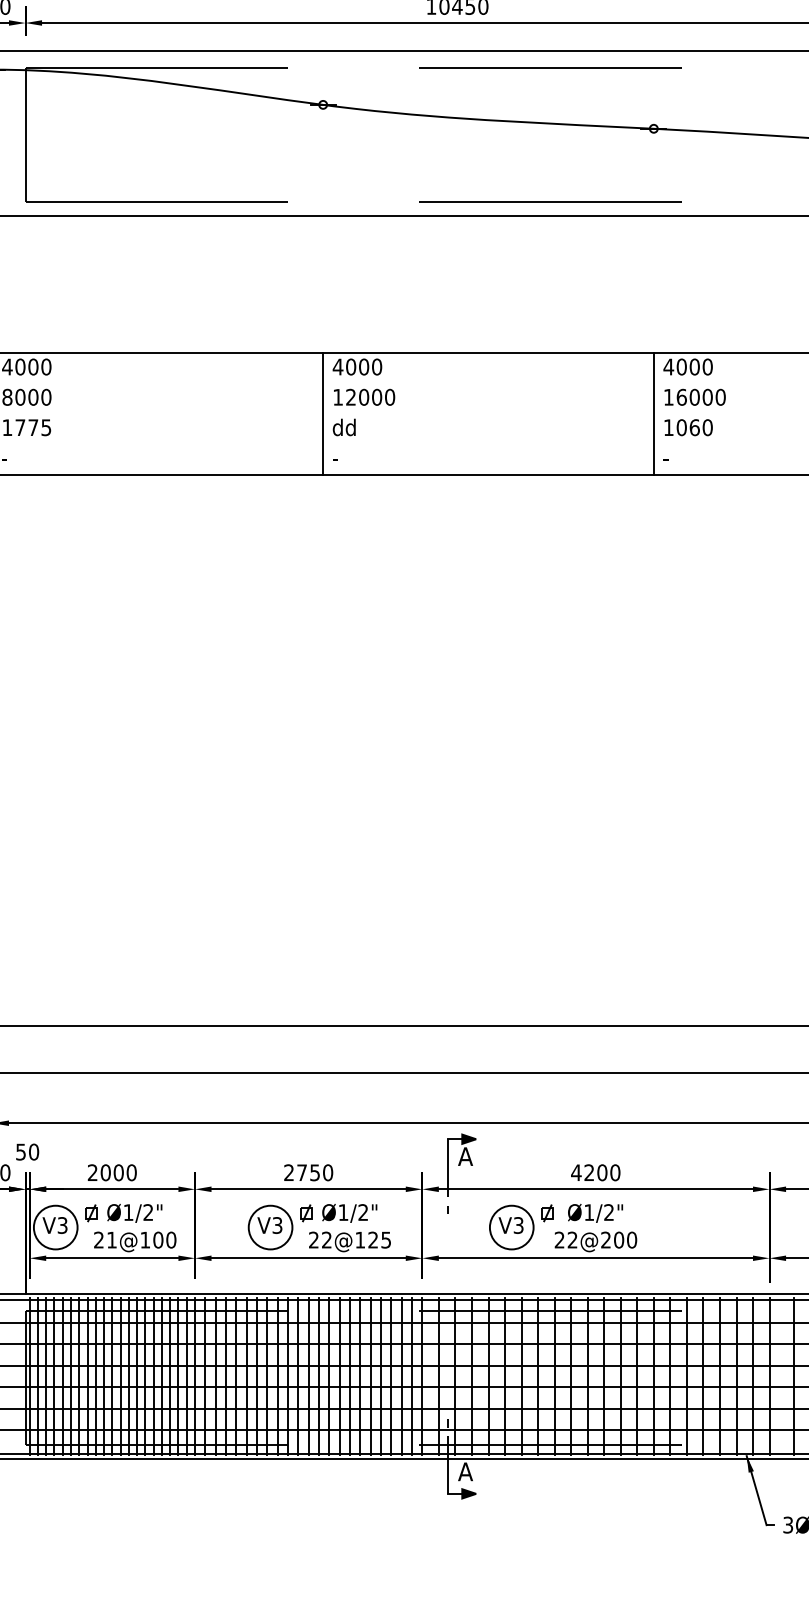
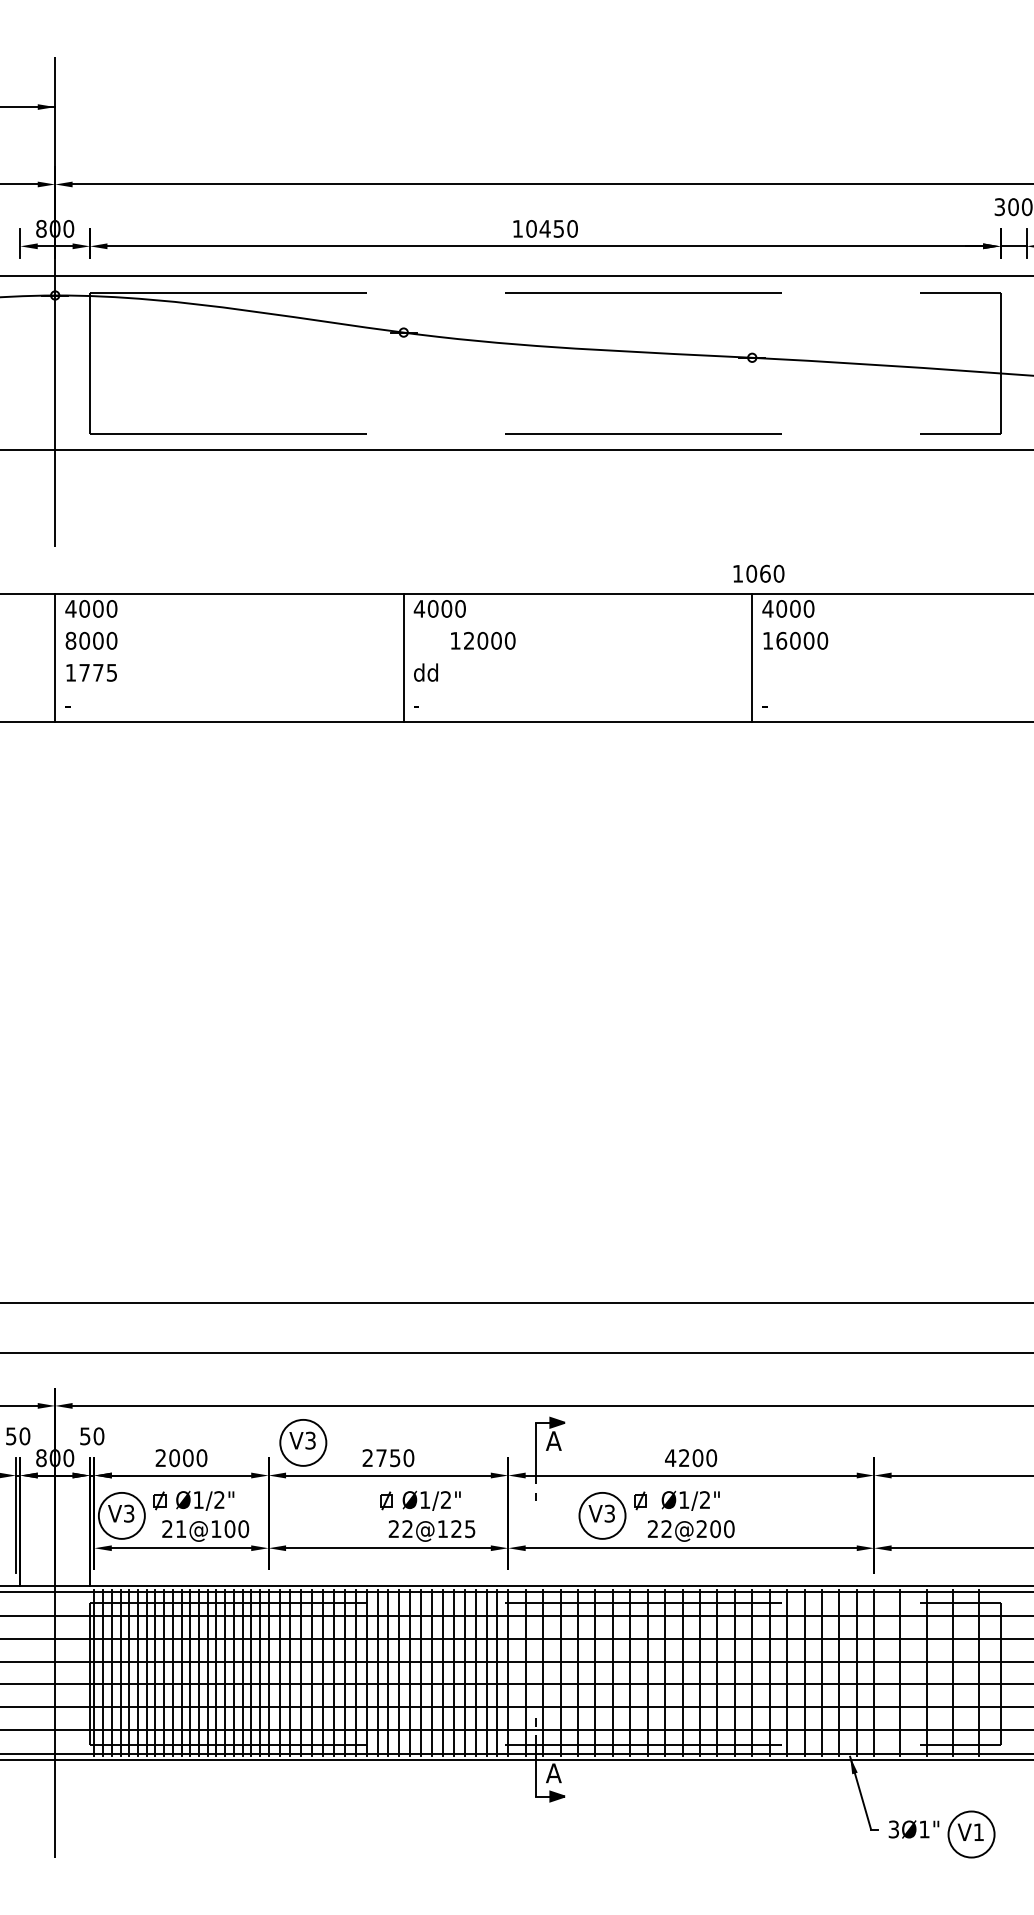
text: (364, 397) -> (483, 640), moved
text: (688, 427) -> (758, 573), moved
part: (270, 1227) -> (303, 1442), moved

